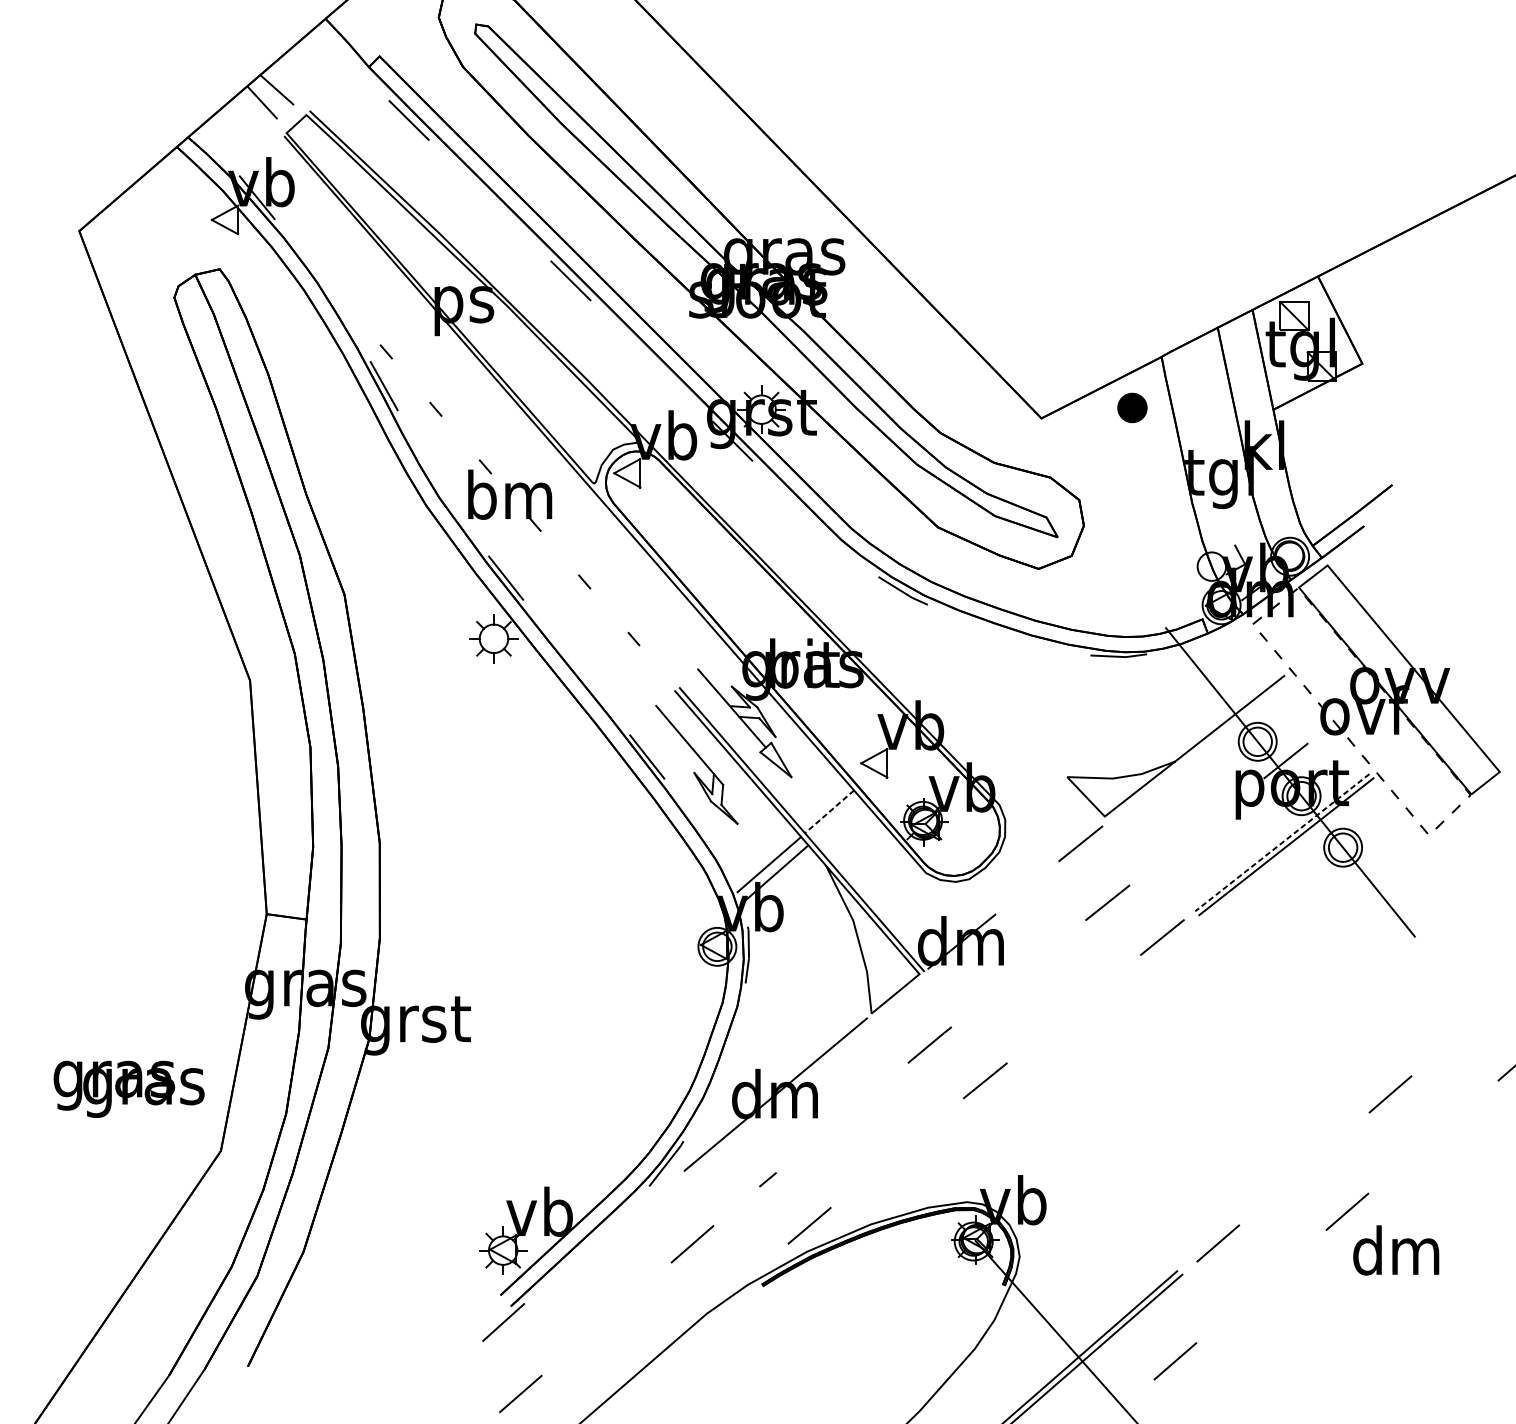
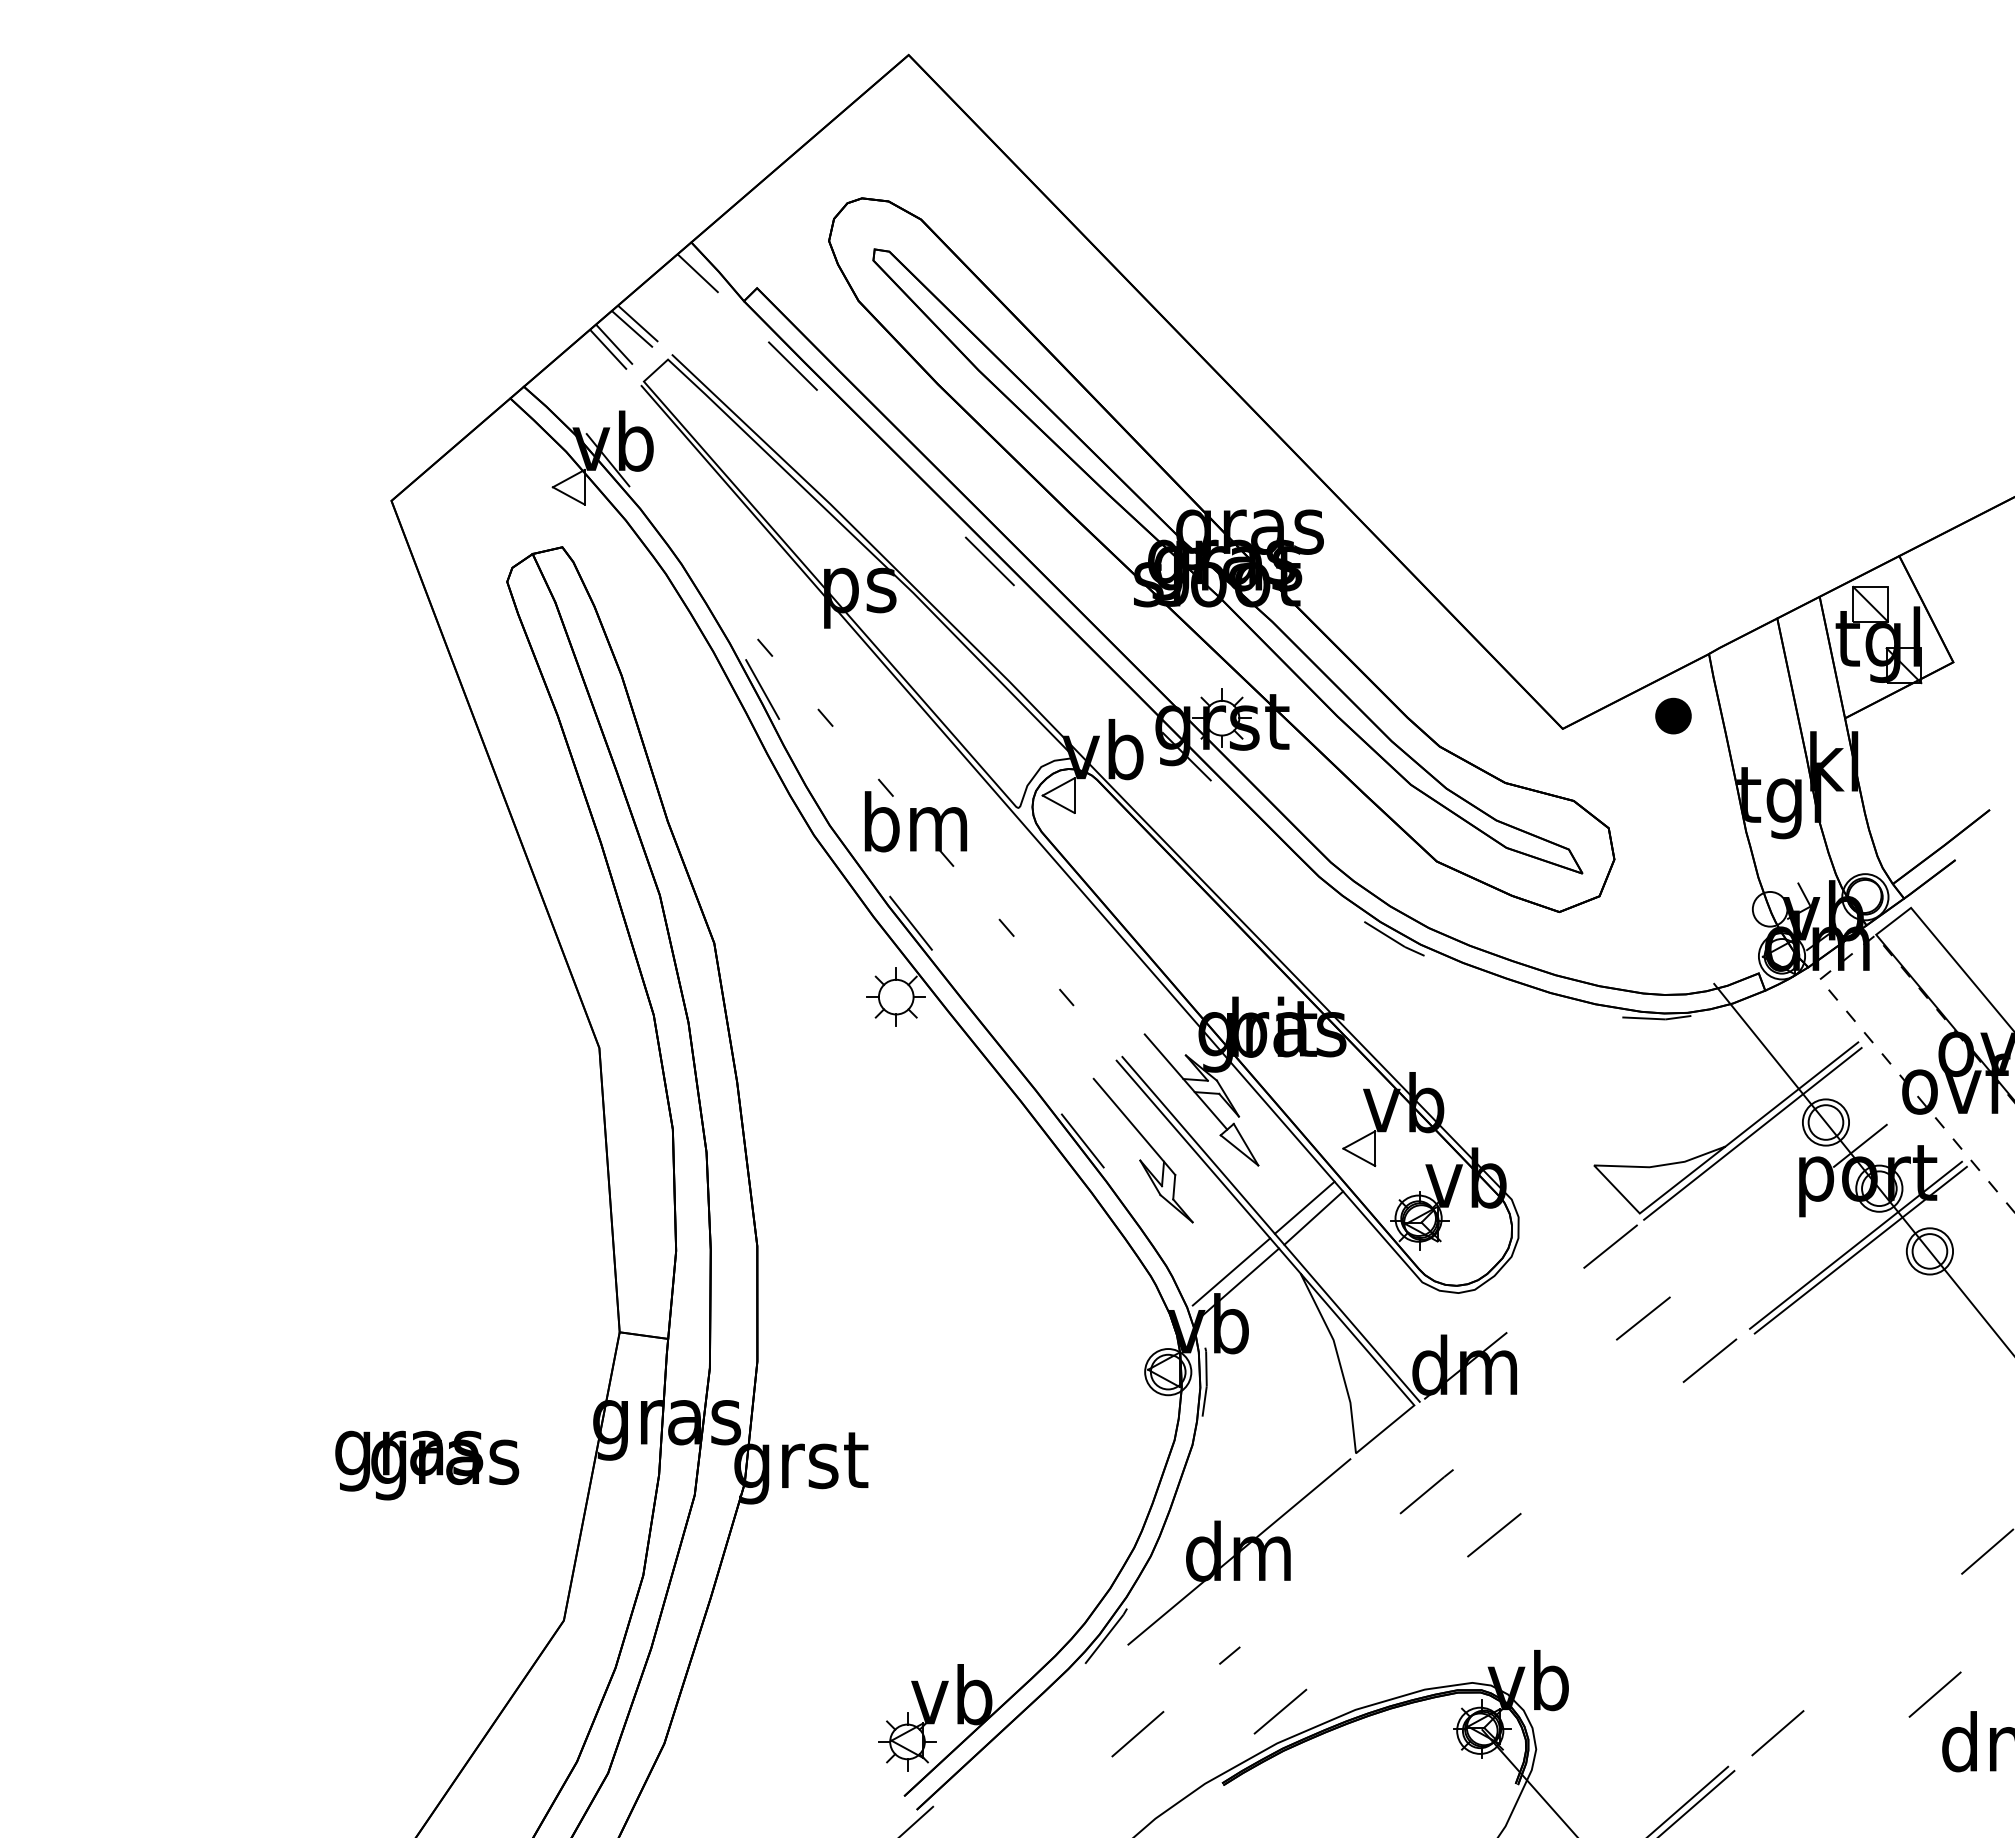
line: (330, 44) -> (697, 273), added
line: (282, 85) -> (638, 323), added
line: (257, 106) -> (608, 349), added
line: (1197, 750) -> (1752, 1133), added
line: (829, 811) -> (1304, 1207), dashed -> solid
line: (836, 819) -> (1313, 1217), added
line: (1281, 842) -> (1855, 1245), dashed -> solid
text: (129, 1089) -> (427, 1465), moved

